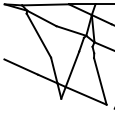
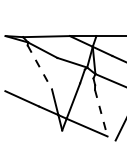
line: (39, 35) -> (40, 67), solid -> dashed
line: (100, 81) -> (101, 113), solid -> dashed

